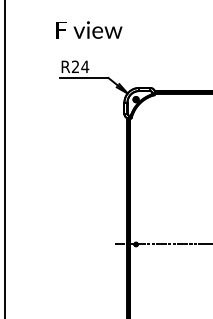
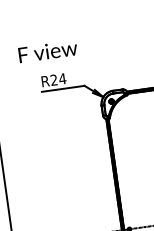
text: (89, 29) -> (48, 50), moved

